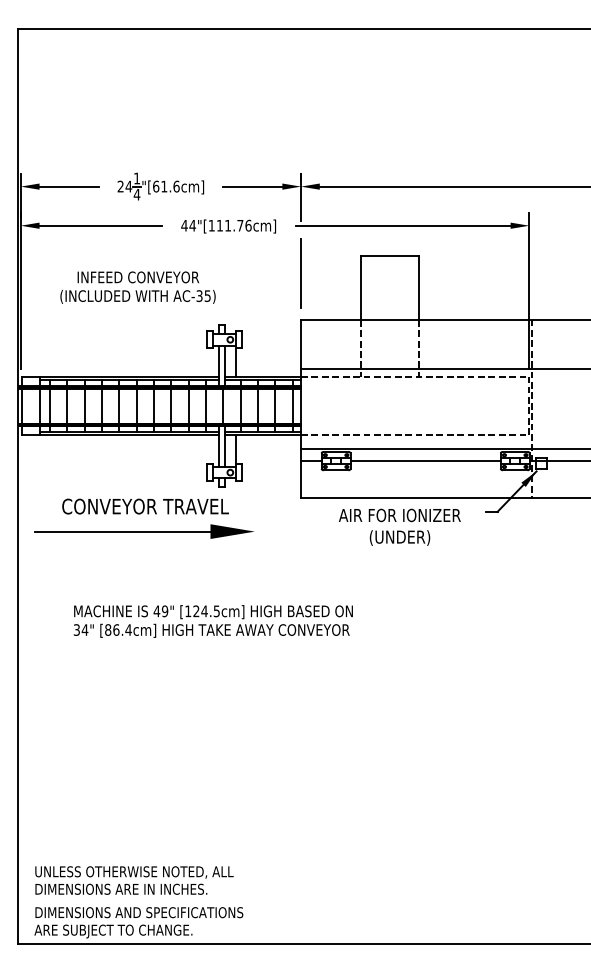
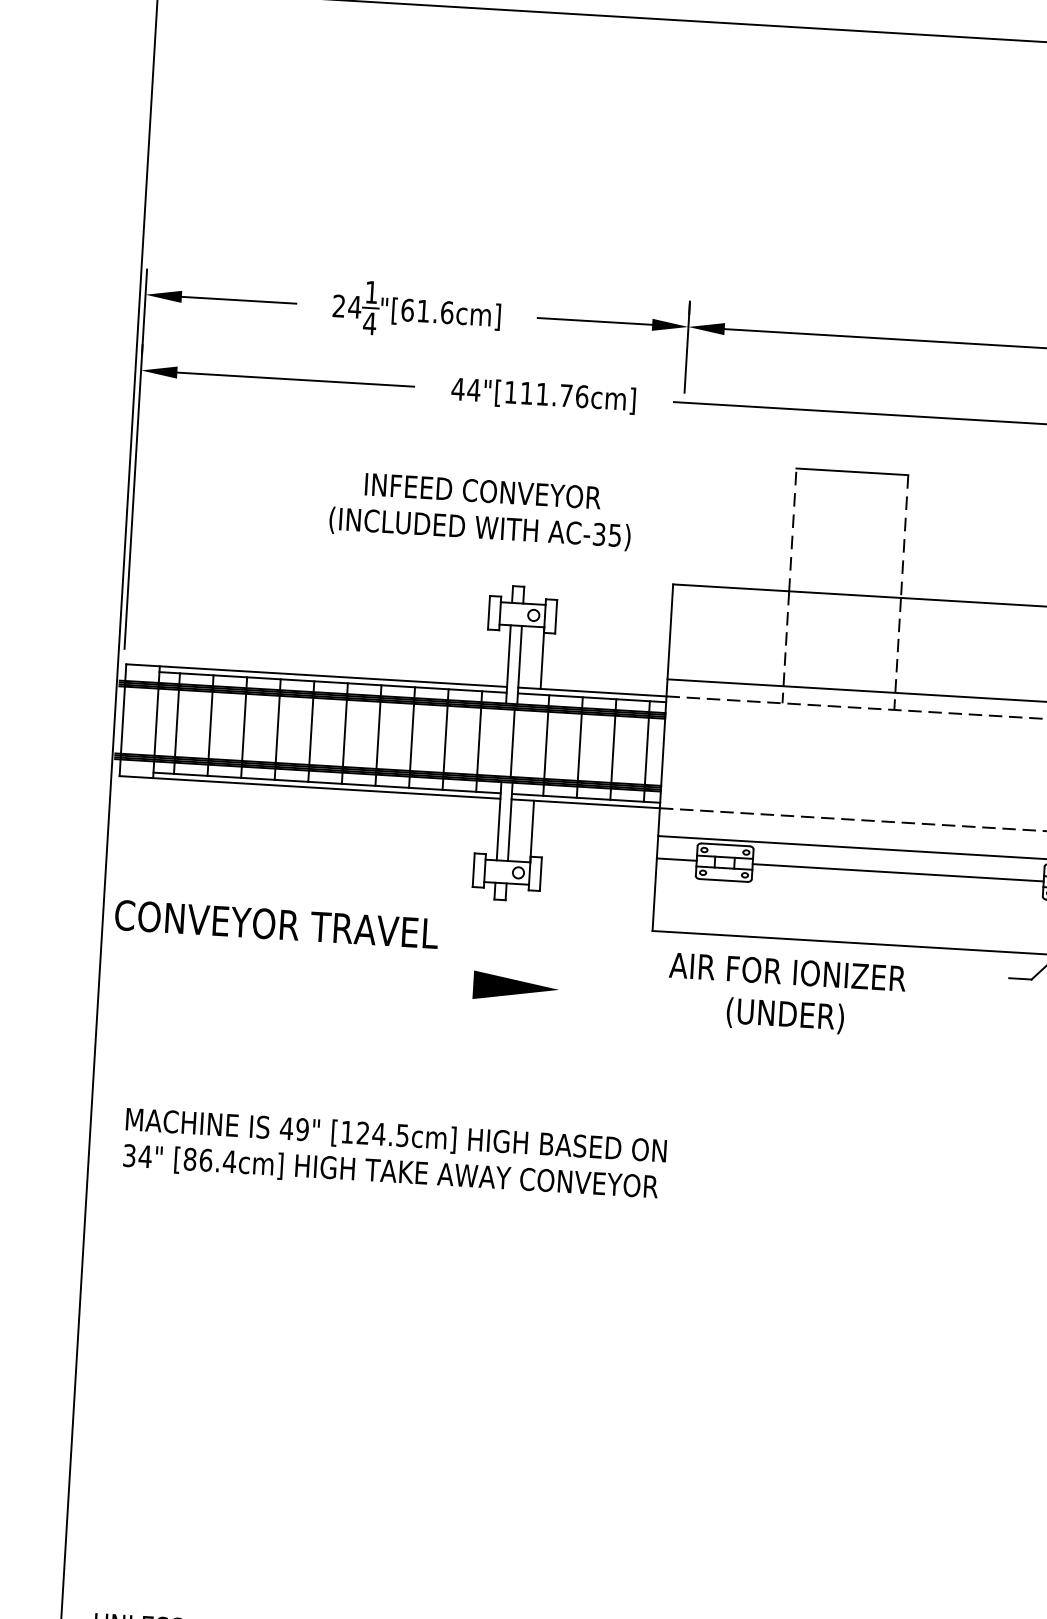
line: (301, 272) -> (679, 493), removed
text: (137, 287) -> (480, 510), moved
line: (360, 288) -> (791, 531), solid -> dashed
line: (418, 288) -> (904, 537), solid -> dashed
text: (145, 506) -> (276, 924), moved
text: (399, 526) -> (785, 993), moved
line: (133, 531) -> (324, 975), removed
text: (212, 621) -> (393, 1154), moved

